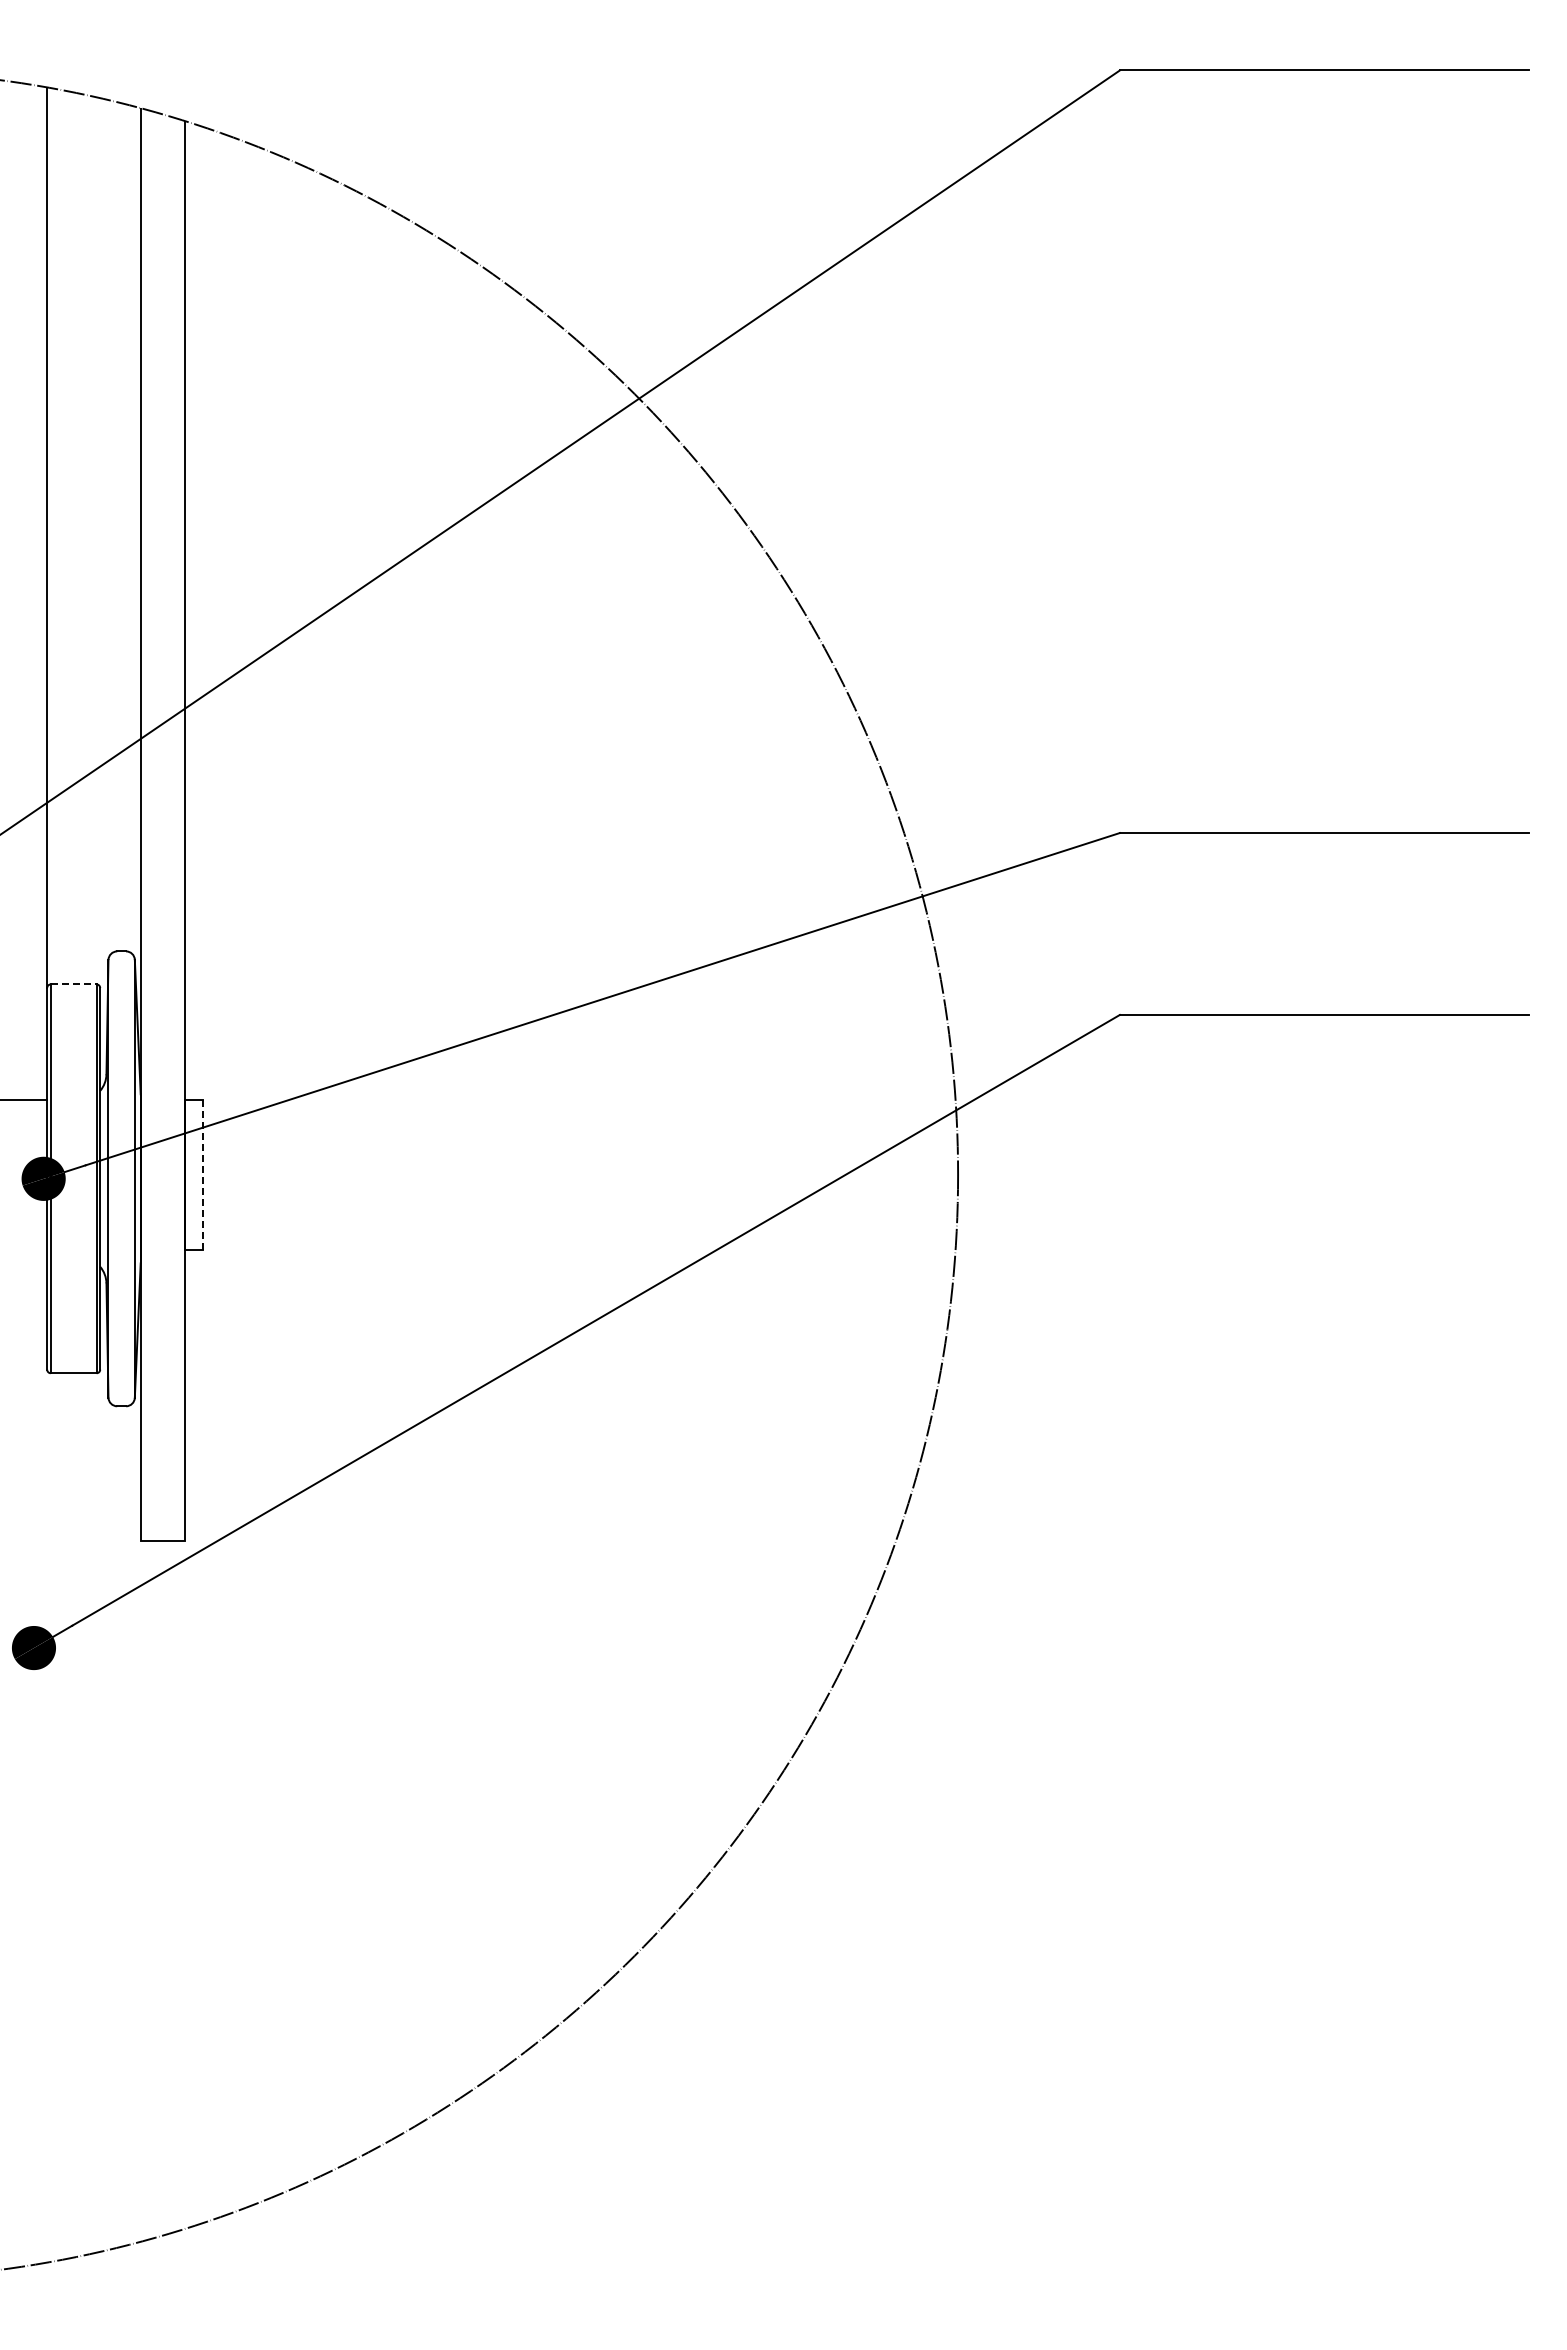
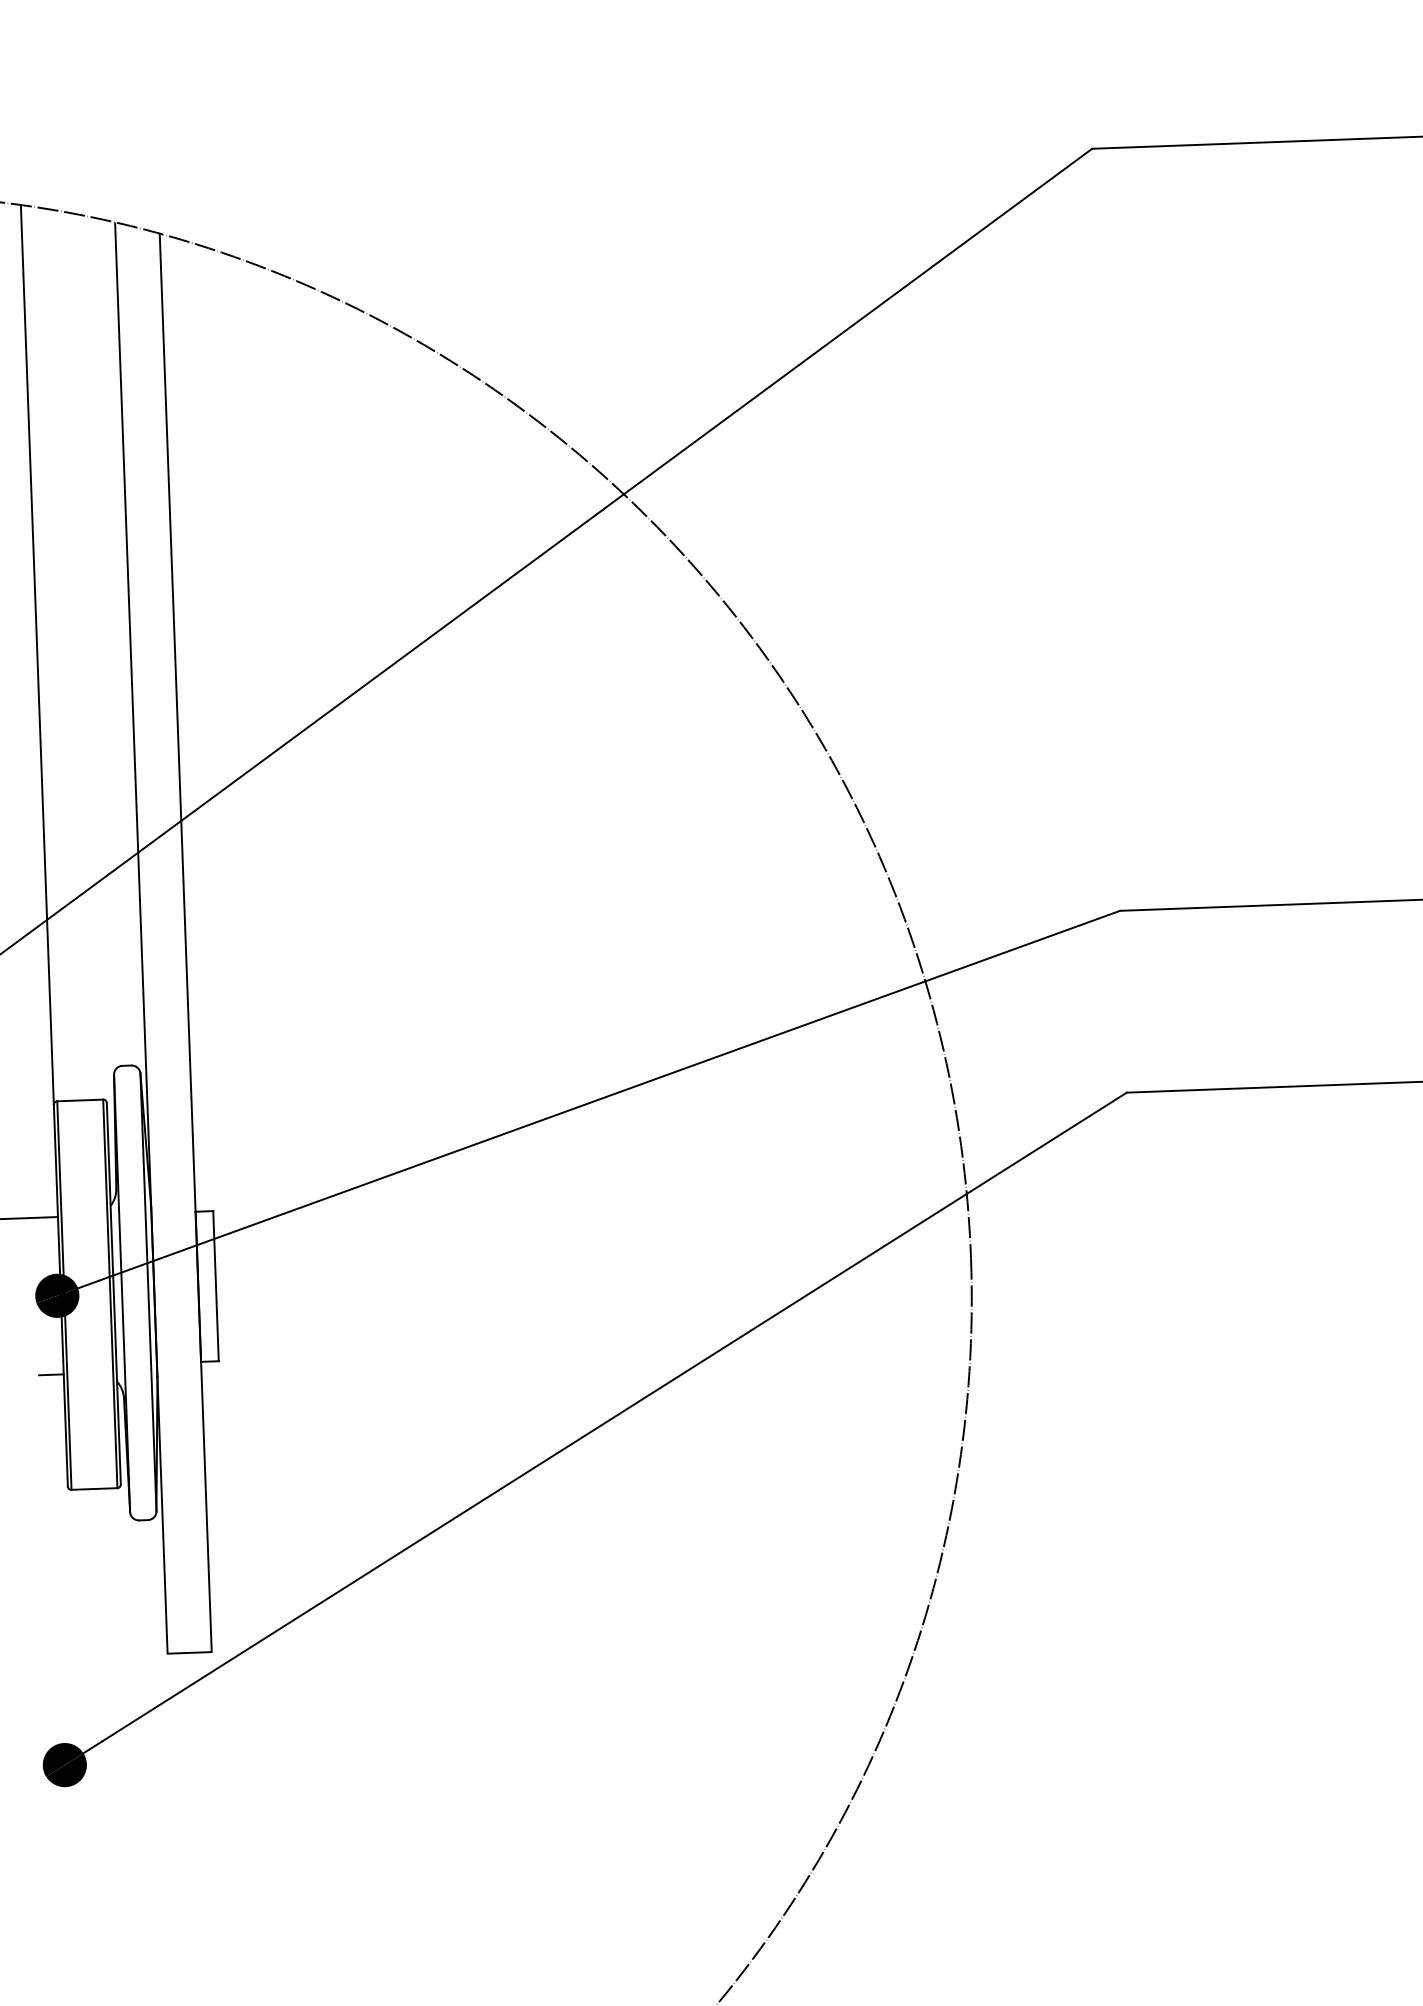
line: (73, 984) -> (80, 1100), dashed -> solid
line: (202, 1174) -> (215, 1285), dashed -> solid
line: (34, 1257) -> (51, 1374), added

